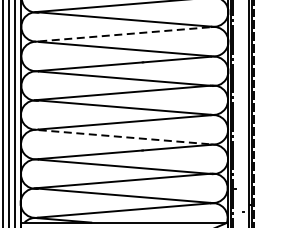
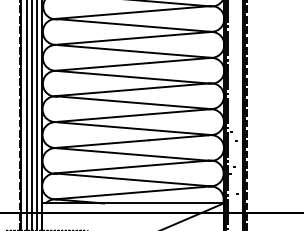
line: (127, 34) -> (135, 38), dashed -> solid
line: (124, 137) -> (133, 128), dashed -> solid

